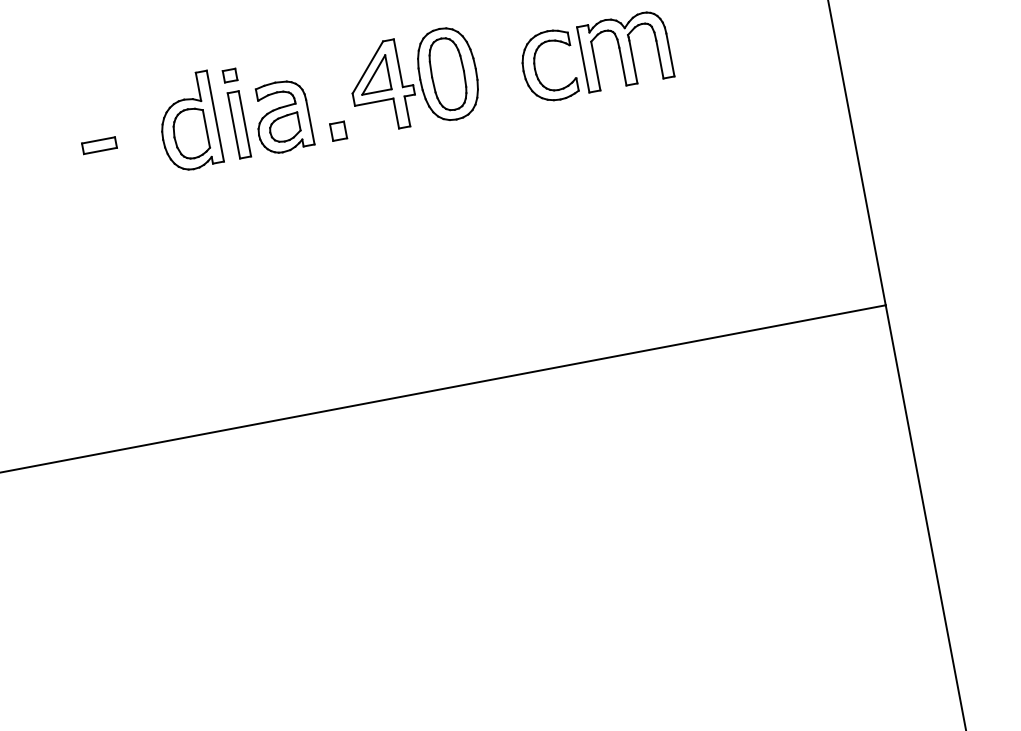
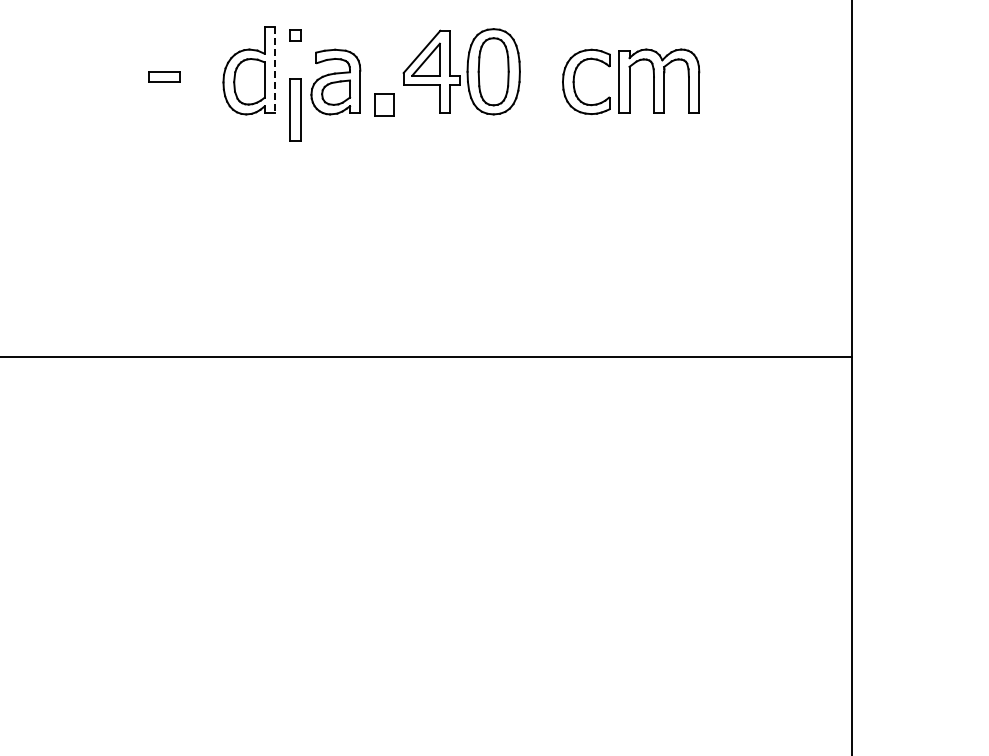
line: (215, 115) -> (275, 69), solid -> dashed
part: (239, 124) -> (295, 109), moved
part: (338, 130) -> (384, 104), size x1.4

